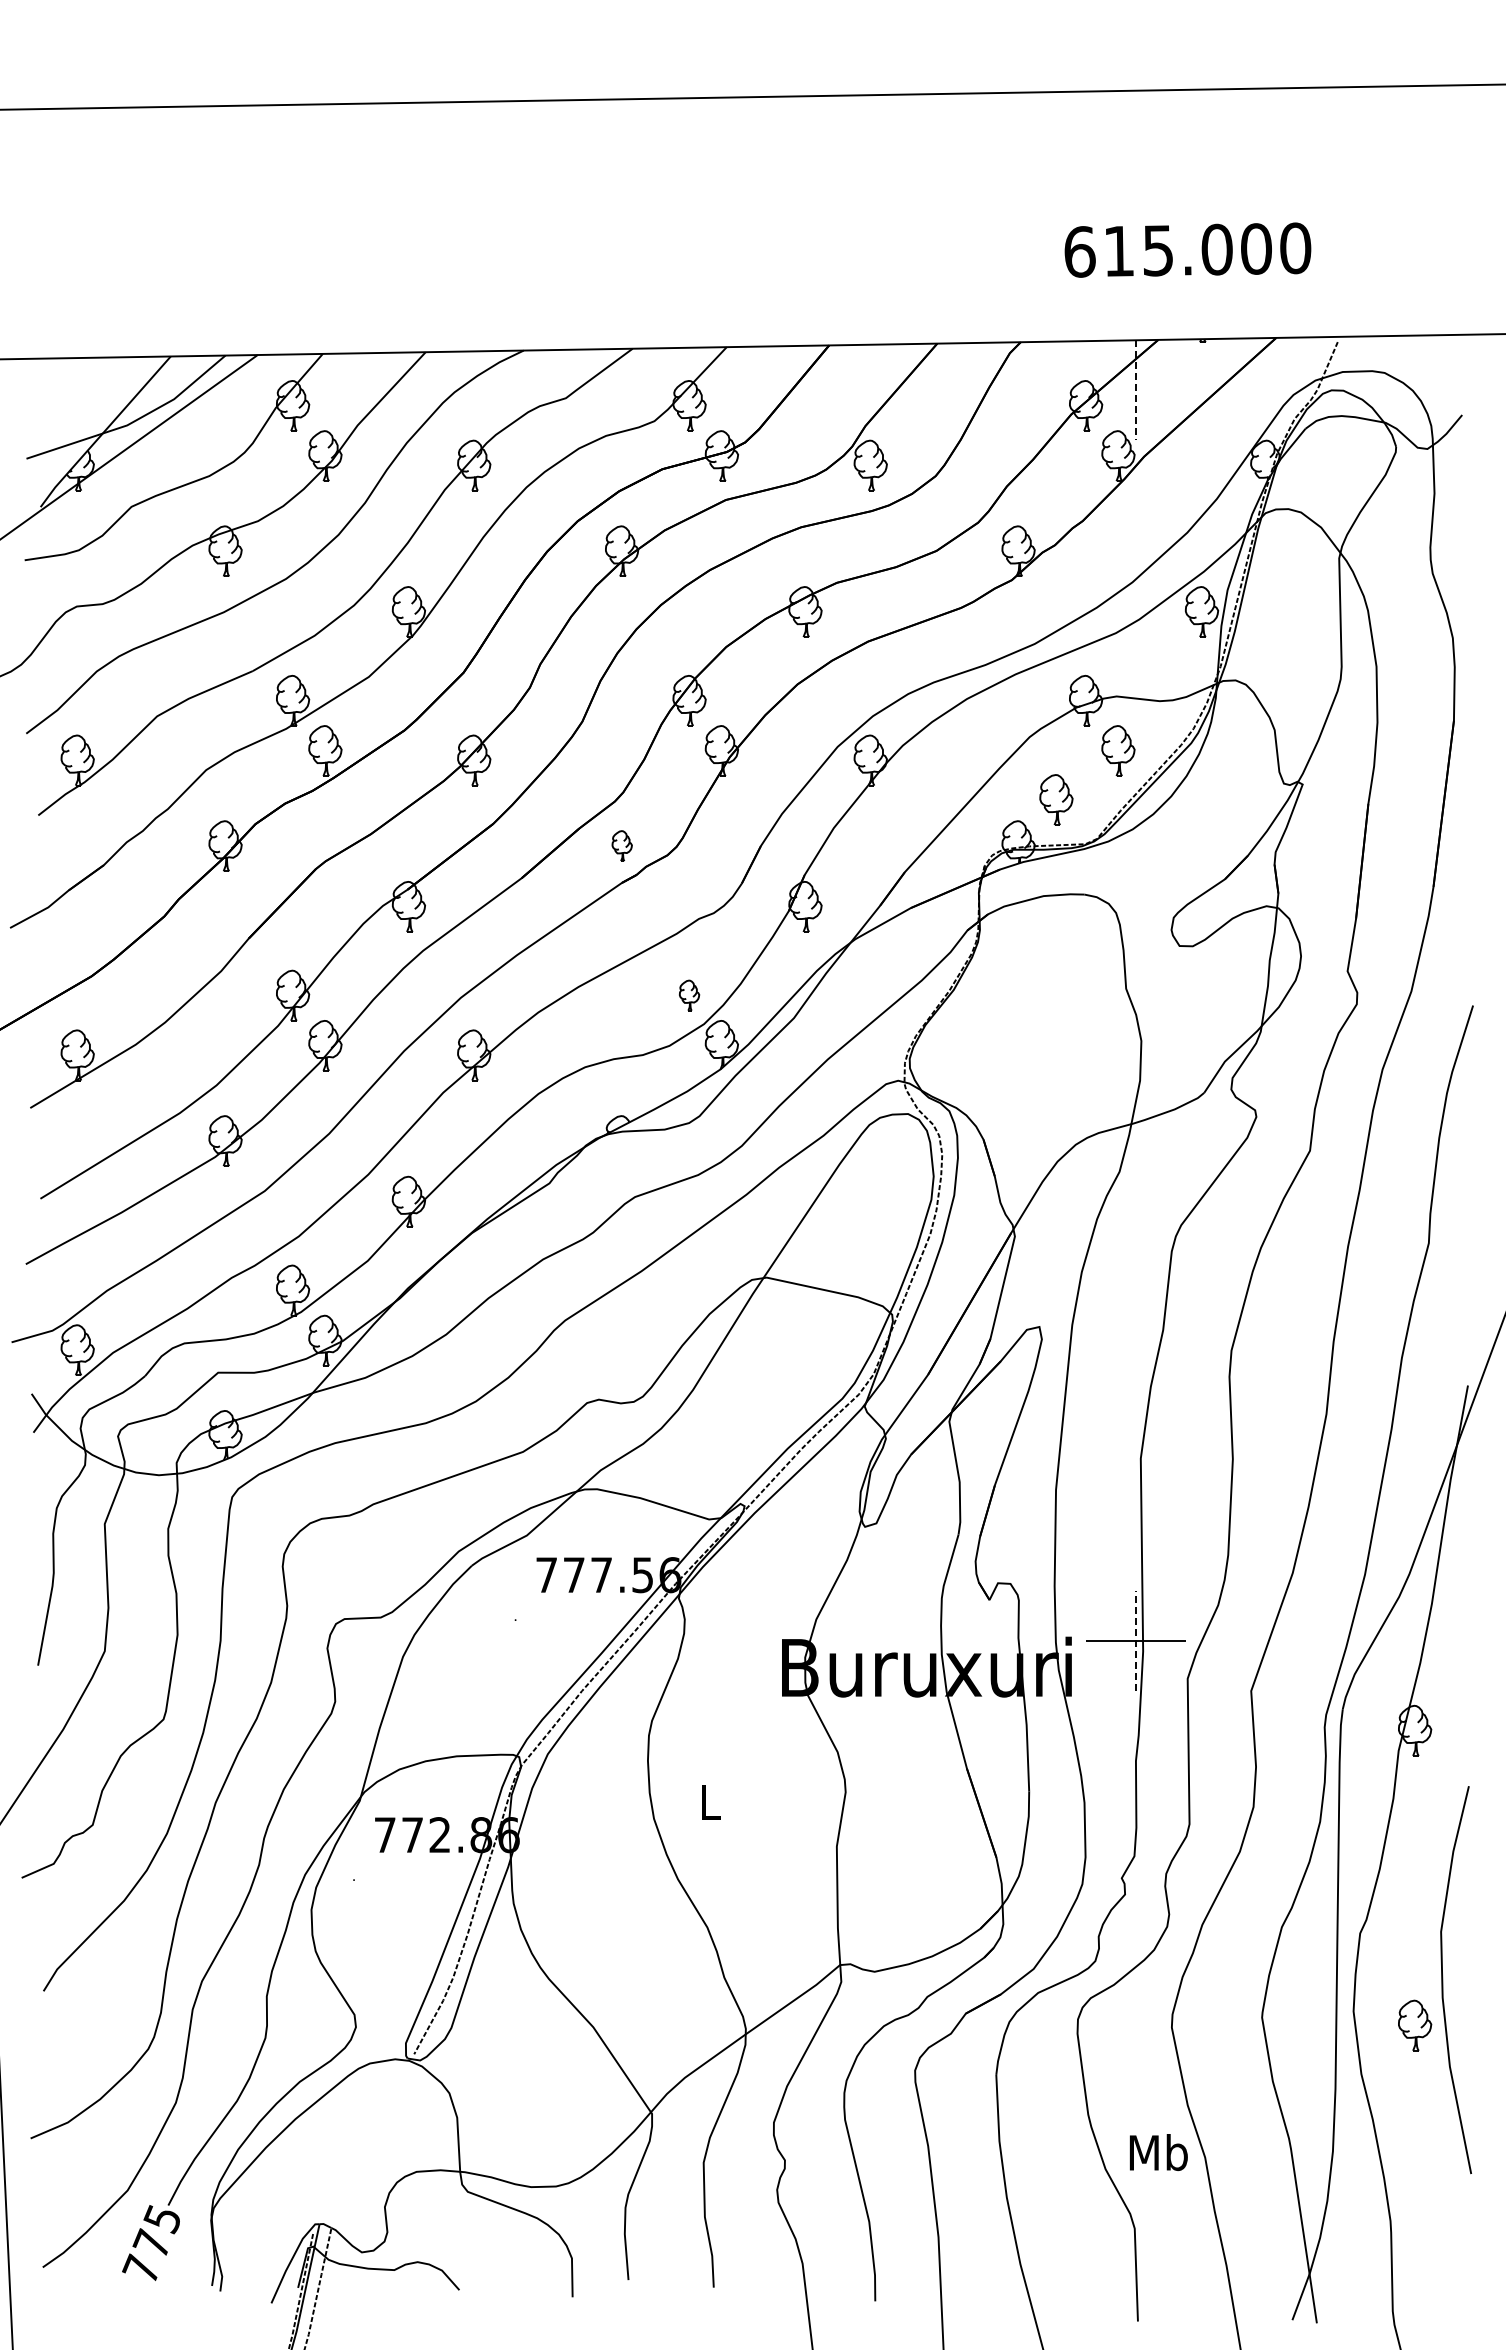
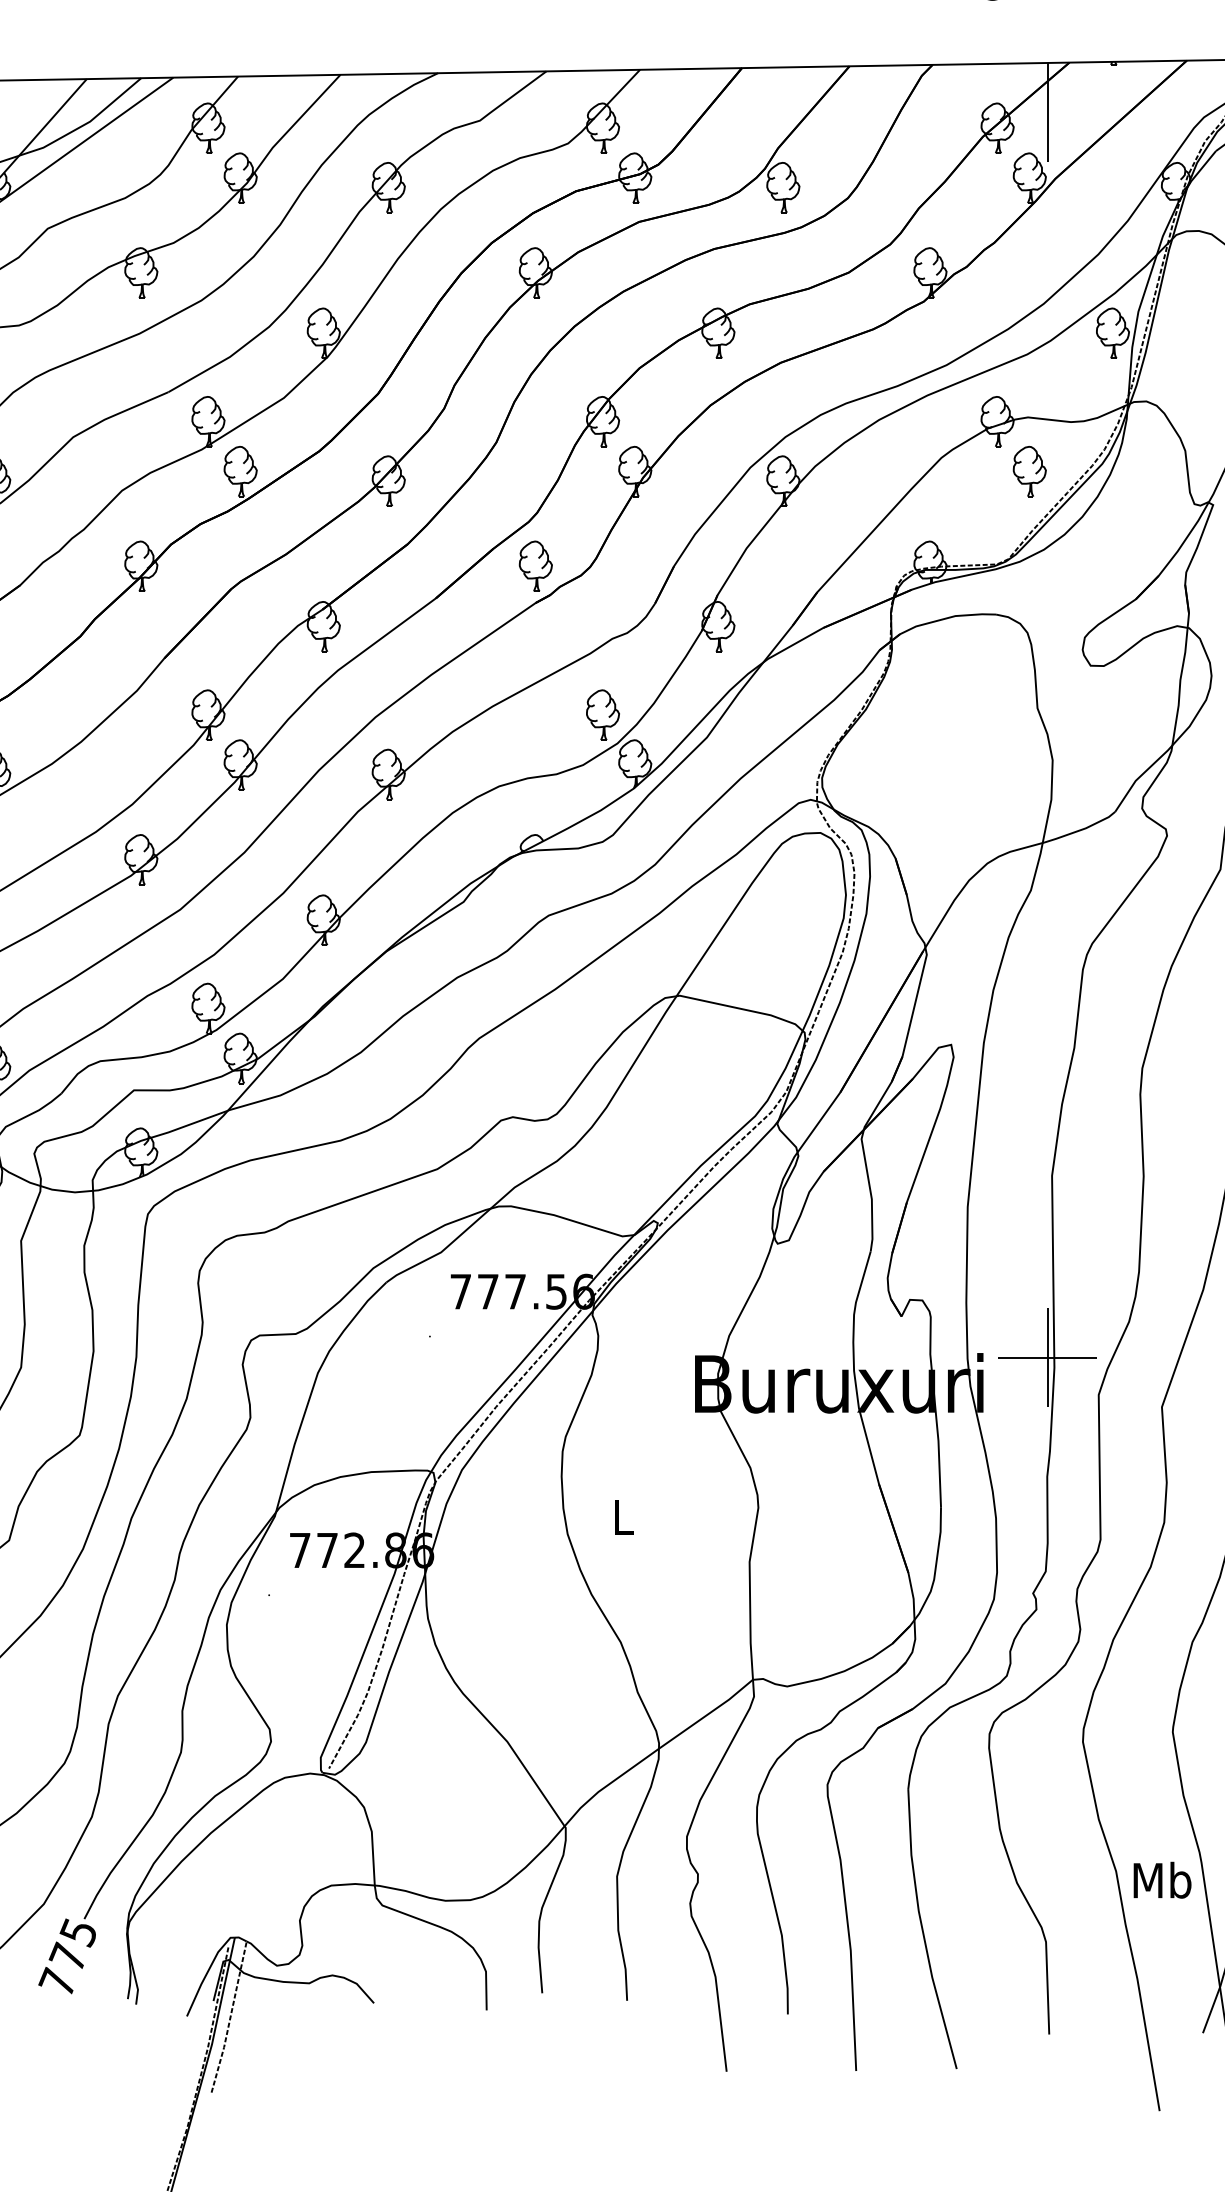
line: (1136, 390) -> (1047, 112), dashed -> solid
part: (1056, 799) -> (968, 519), removed
part: (622, 845) -> (536, 565), size x1.67
part: (689, 995) -> (602, 714), size x1.67
line: (1136, 1641) -> (1047, 1357), dashed -> solid
text: (1158, 2152) -> (1162, 1880), moved

